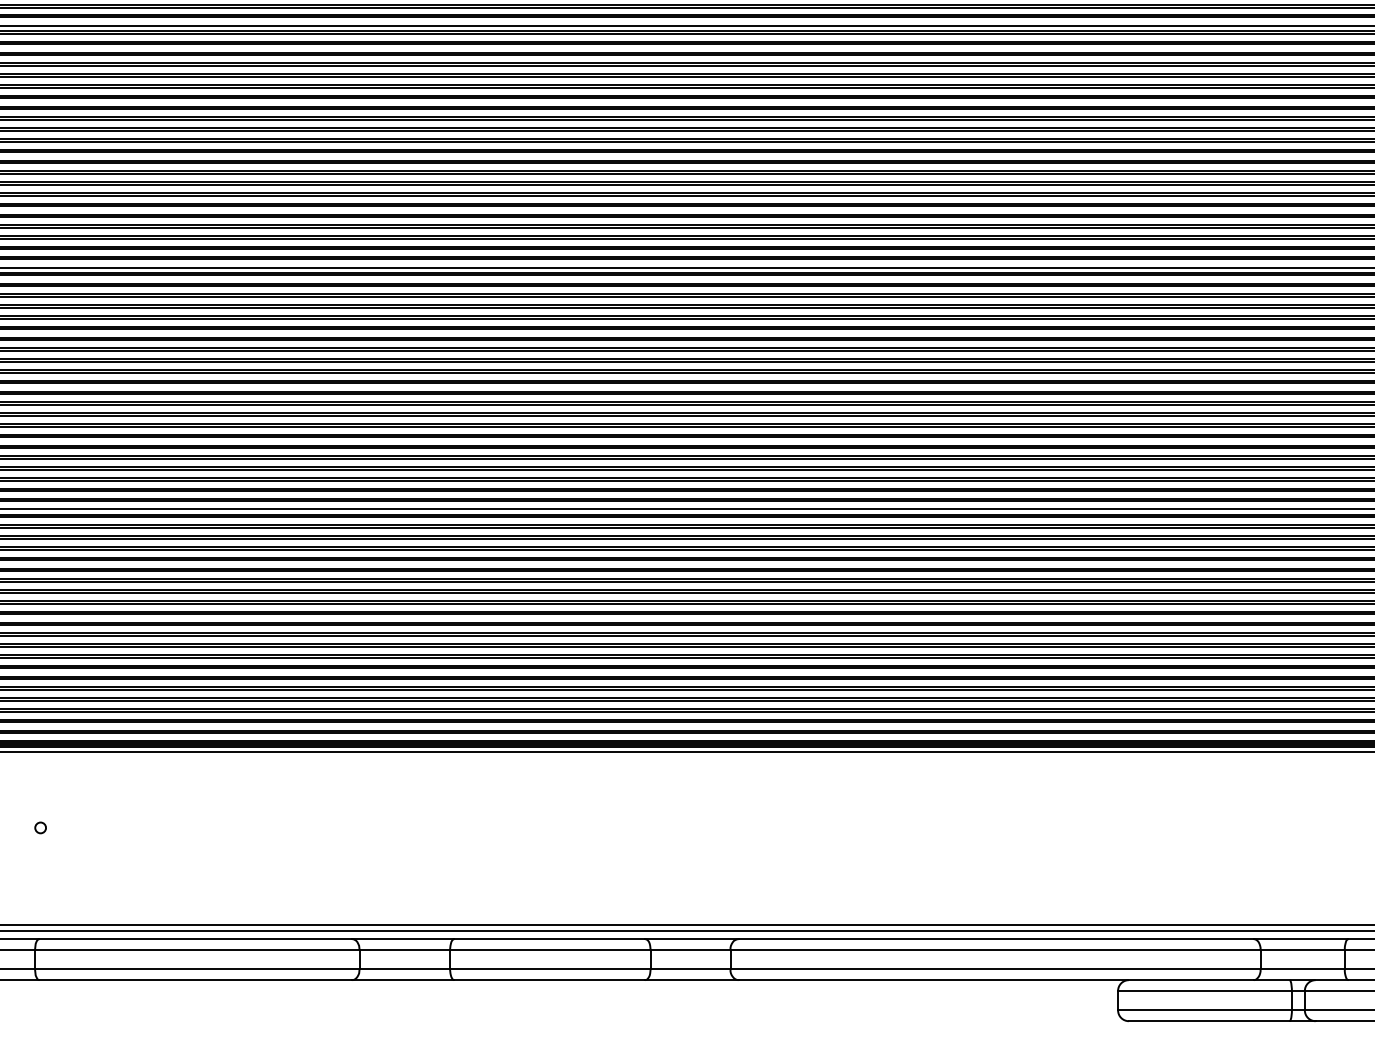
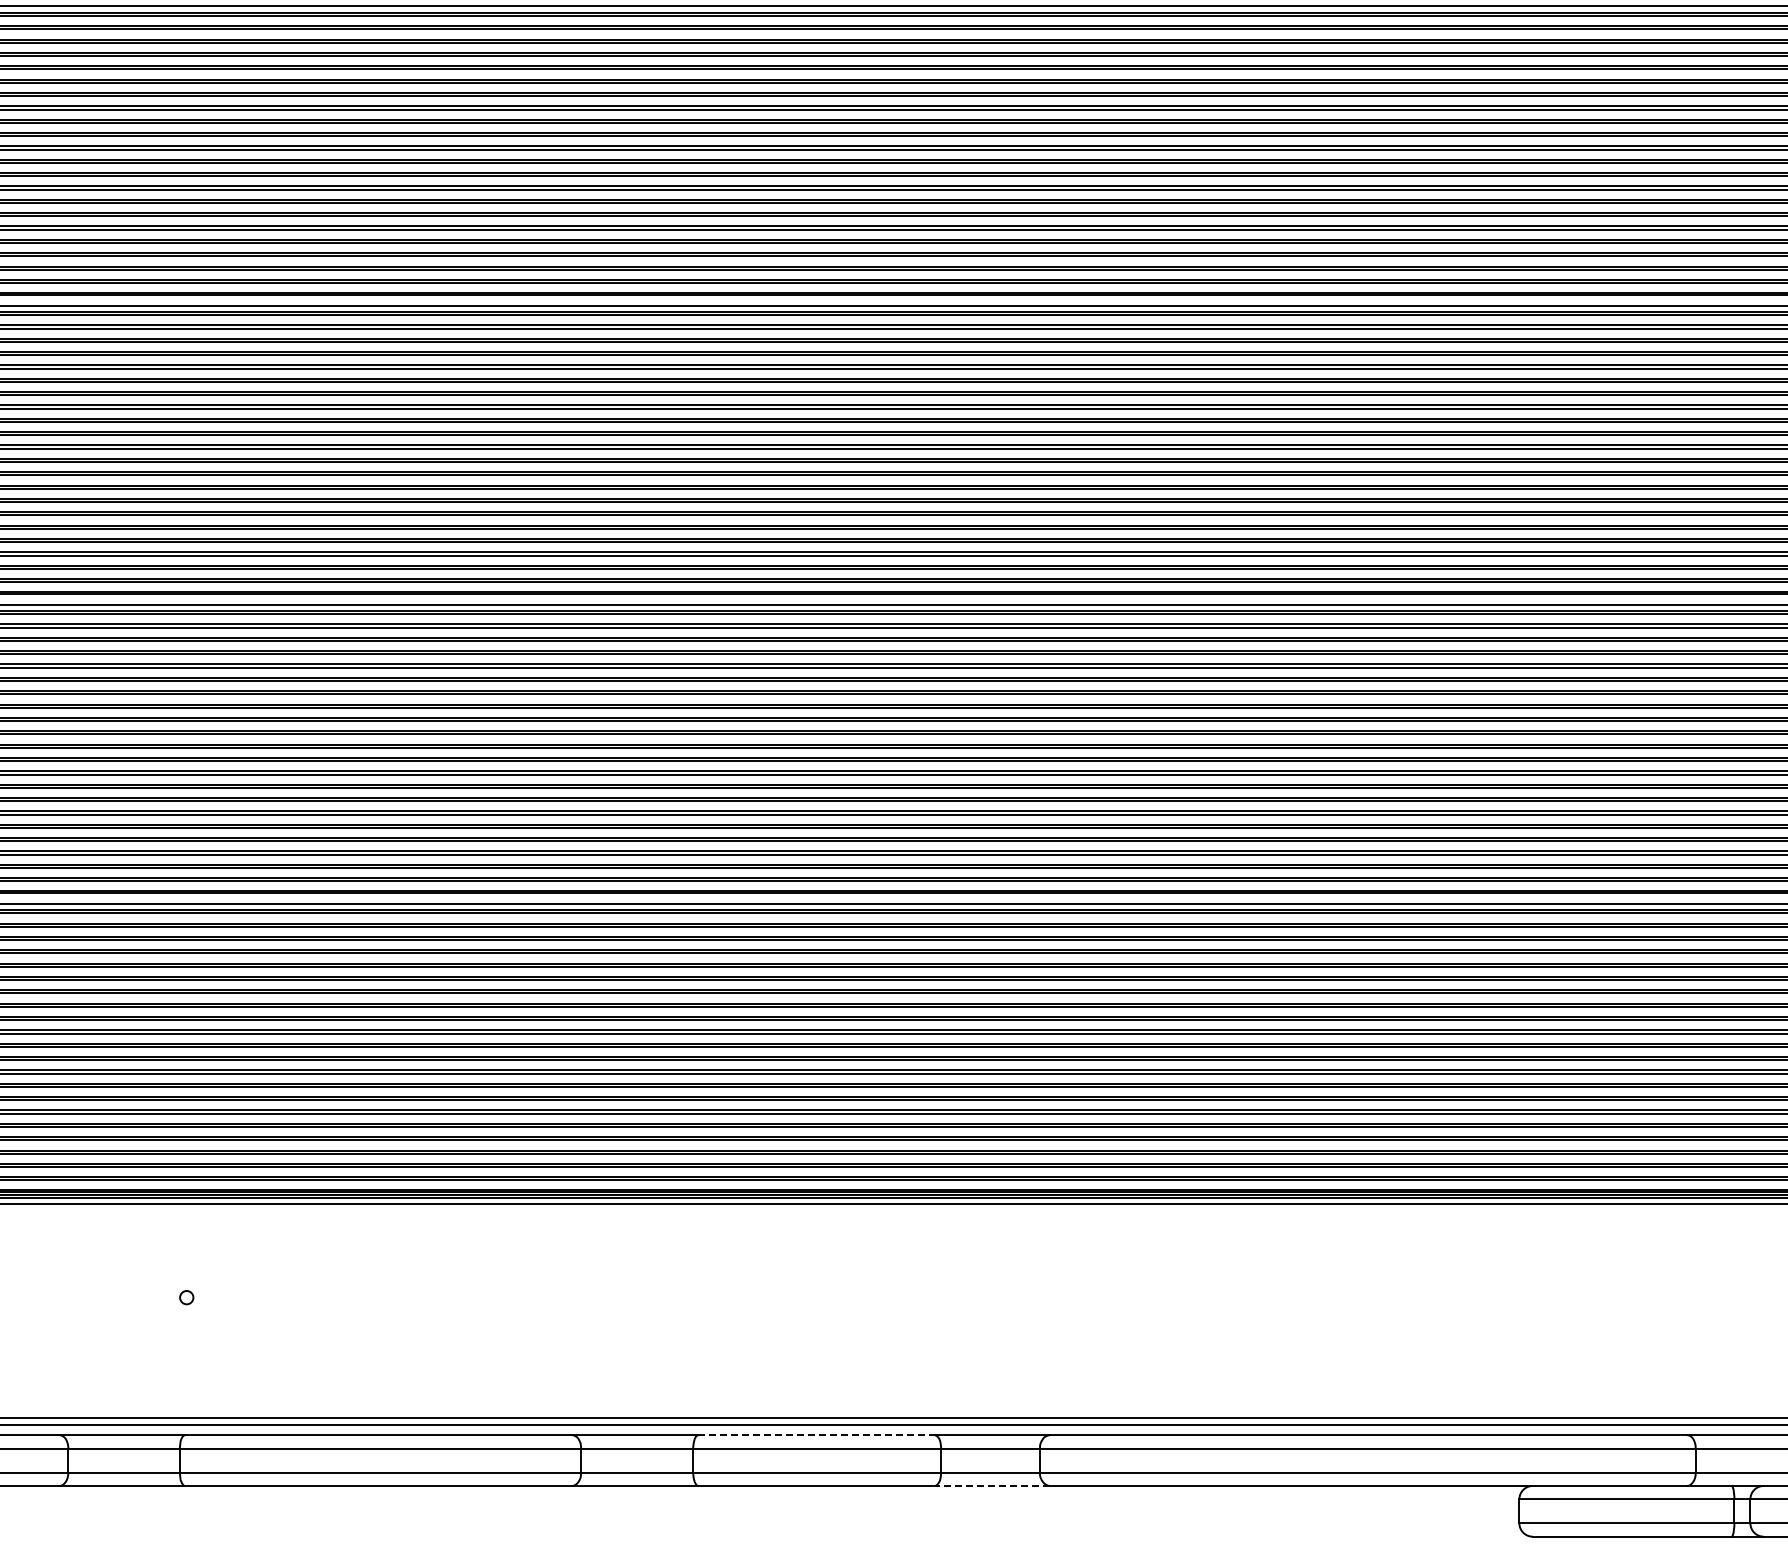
line: (549, 939) -> (816, 1435), solid -> dashed
line: (692, 979) -> (992, 1485), solid -> dashed

